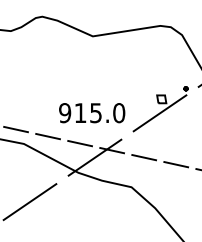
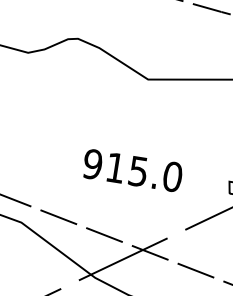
text: (92, 113) -> (133, 171), moved

